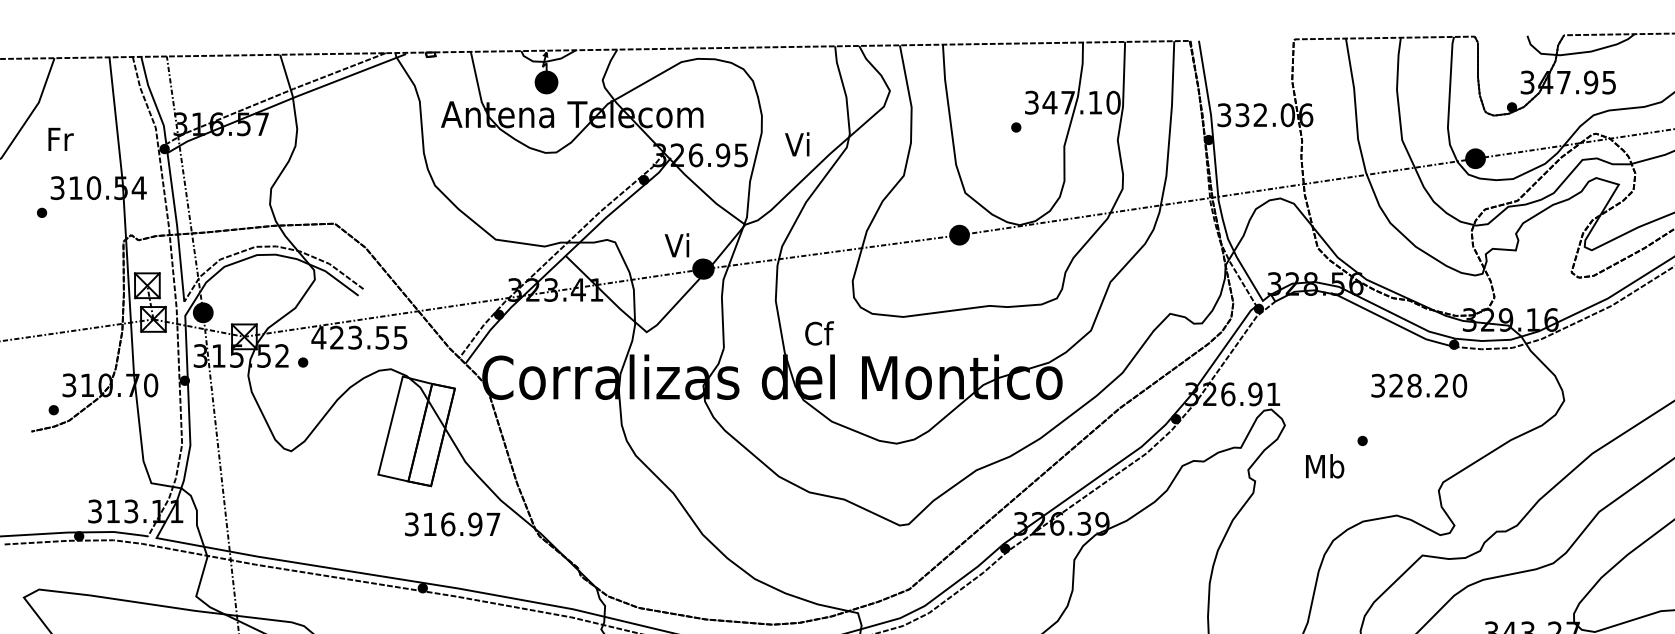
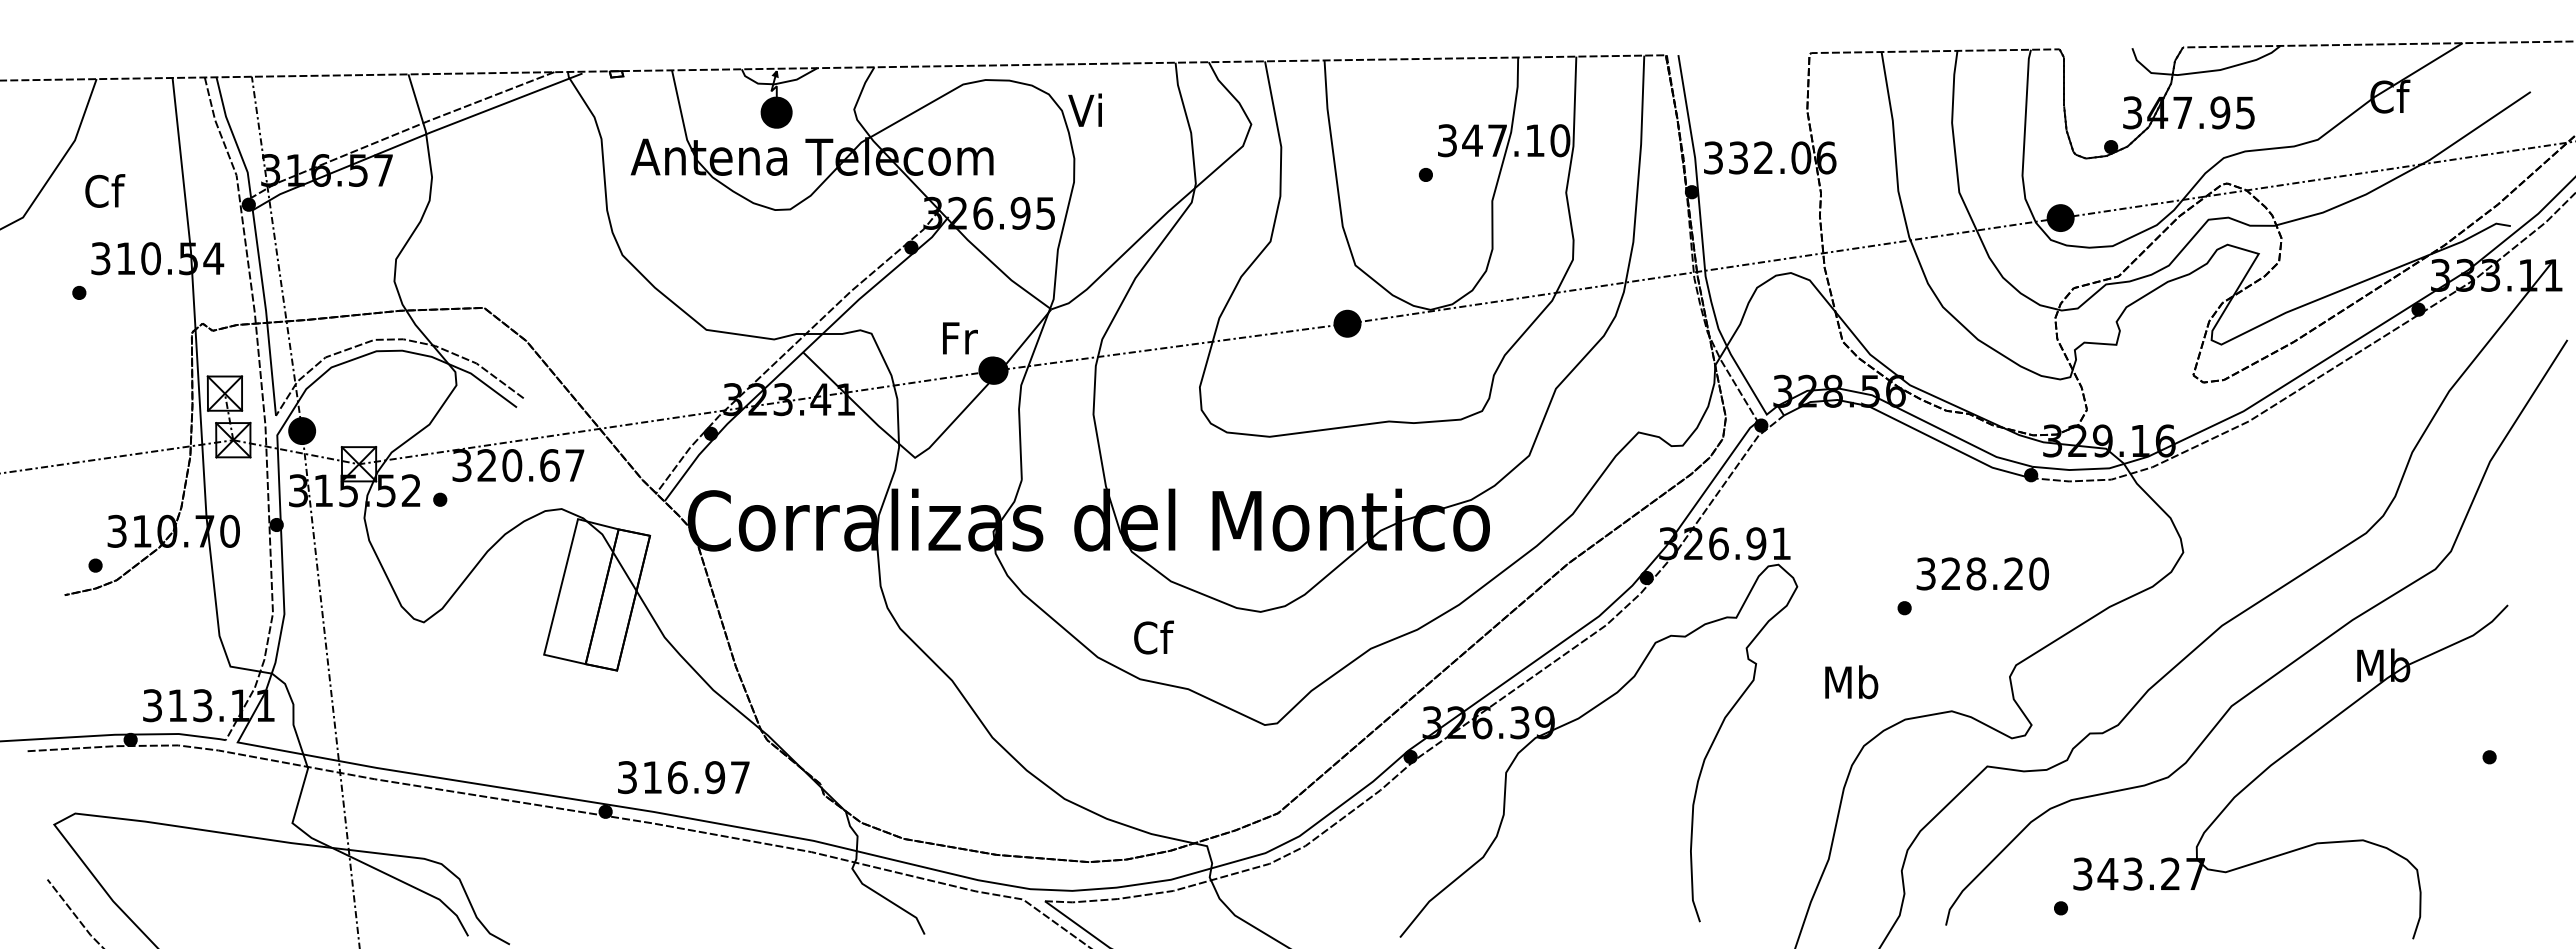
text: (60, 138) -> (105, 190), Fr -> Cf
text: (796, 143) -> (1084, 109), moved
text: (678, 245) -> (958, 337), Vi -> Fr
text: (819, 333) -> (1153, 637), moved
text: (359, 337) -> (517, 465), 423.55 -> 320.67
text: (1418, 385) -> (1982, 573), moved
text: (1324, 466) -> (1851, 682), moved
text: (452, 524) -> (683, 777), moved

